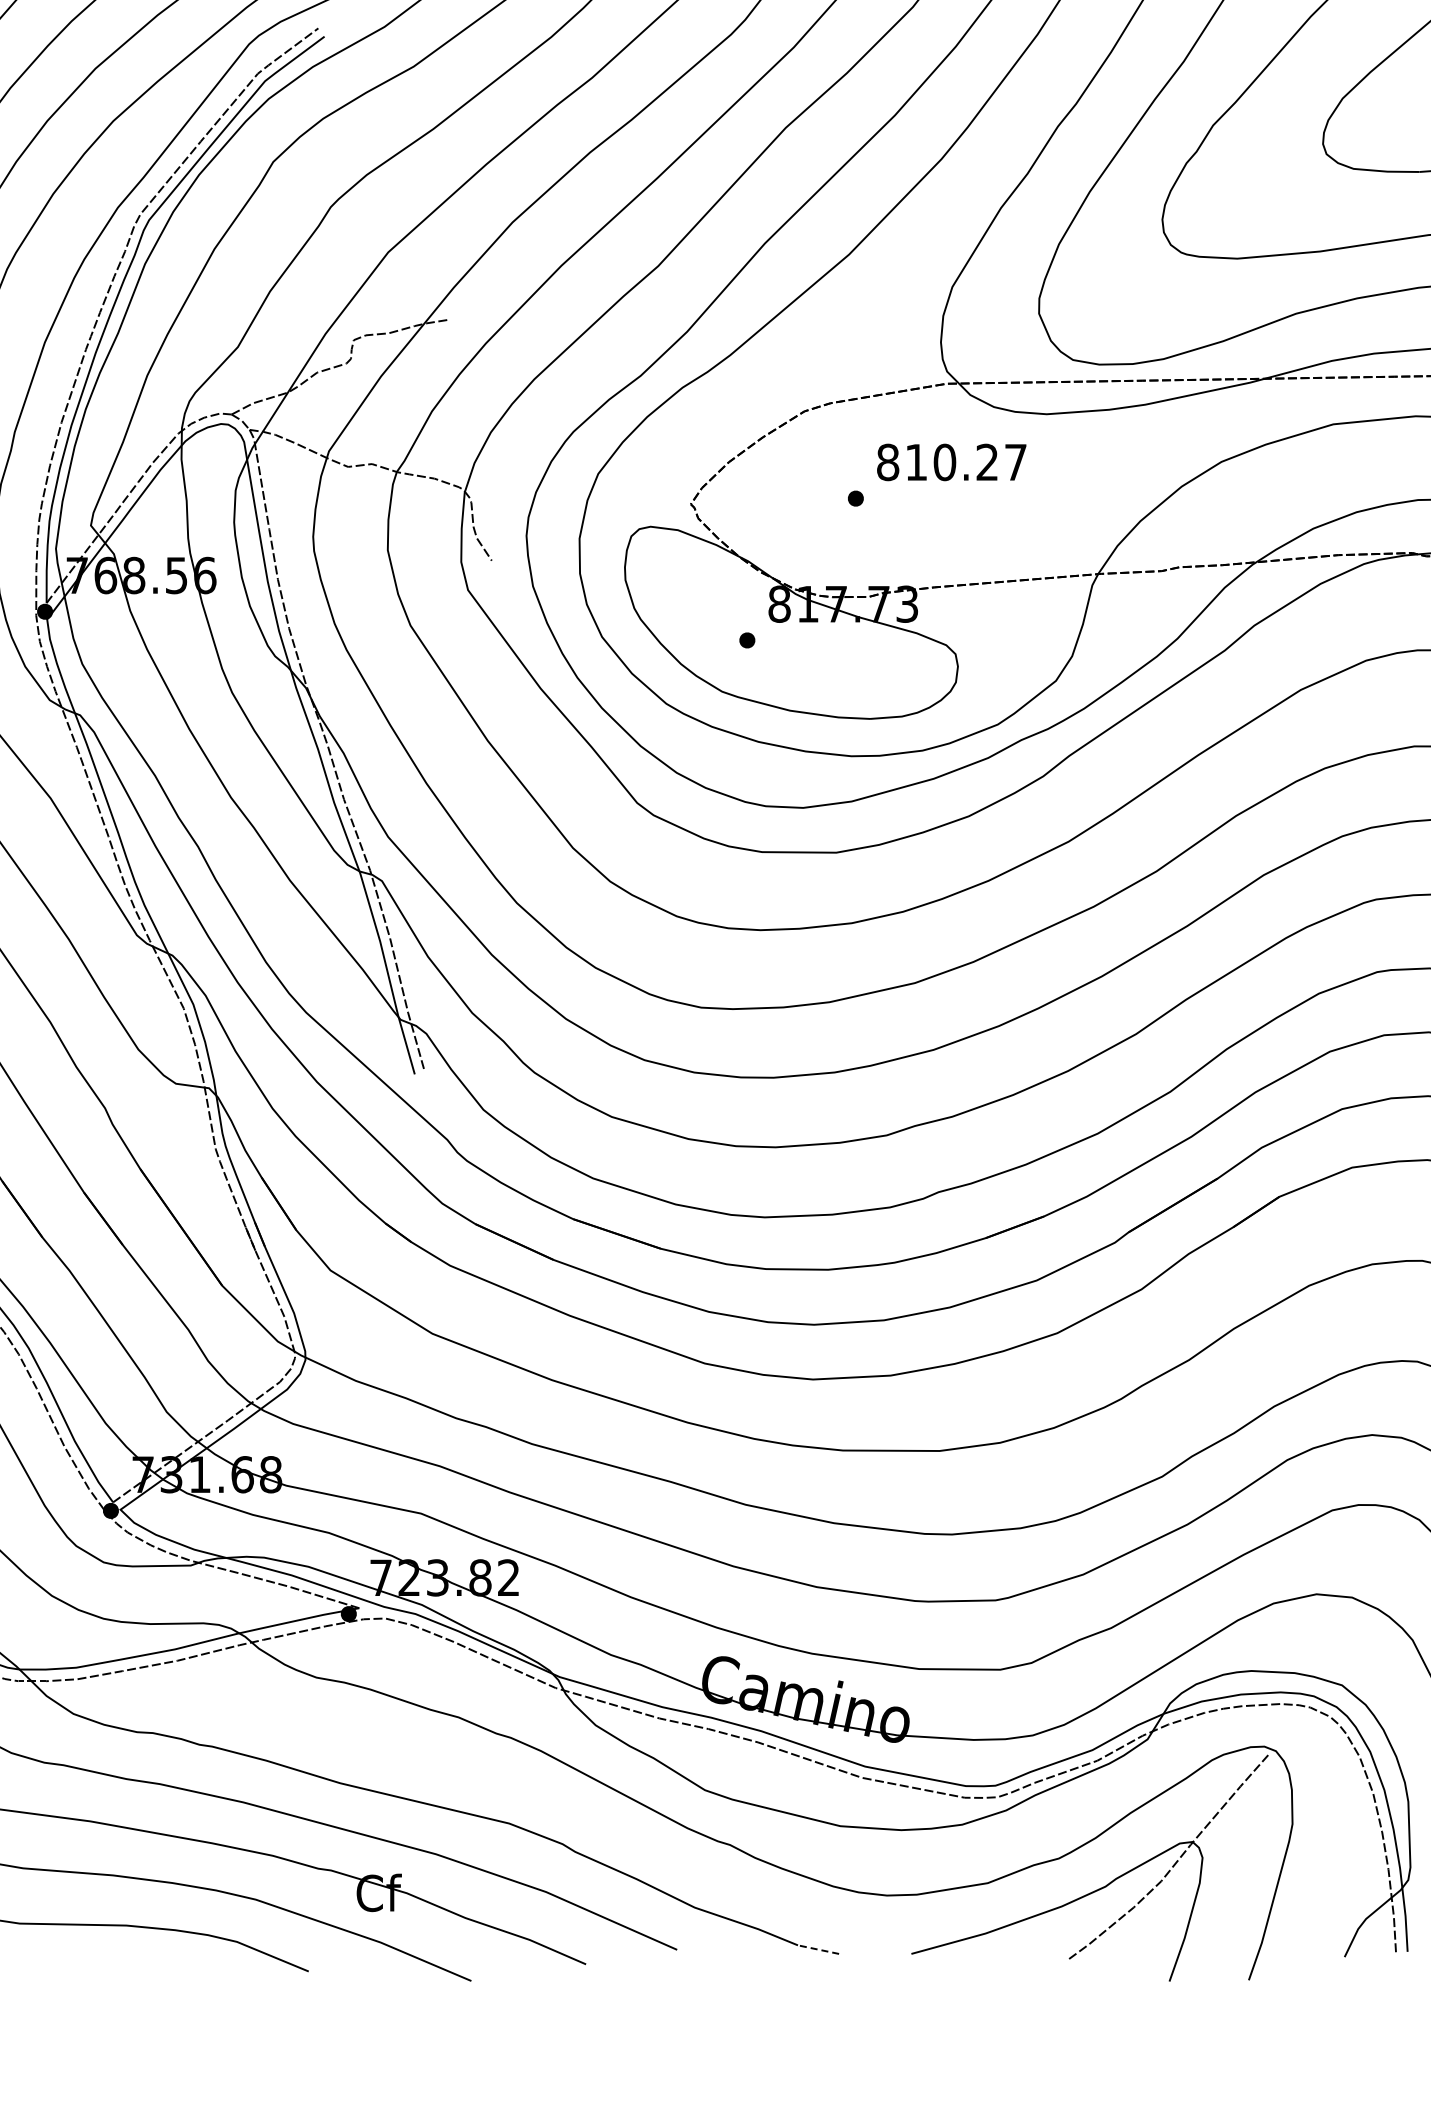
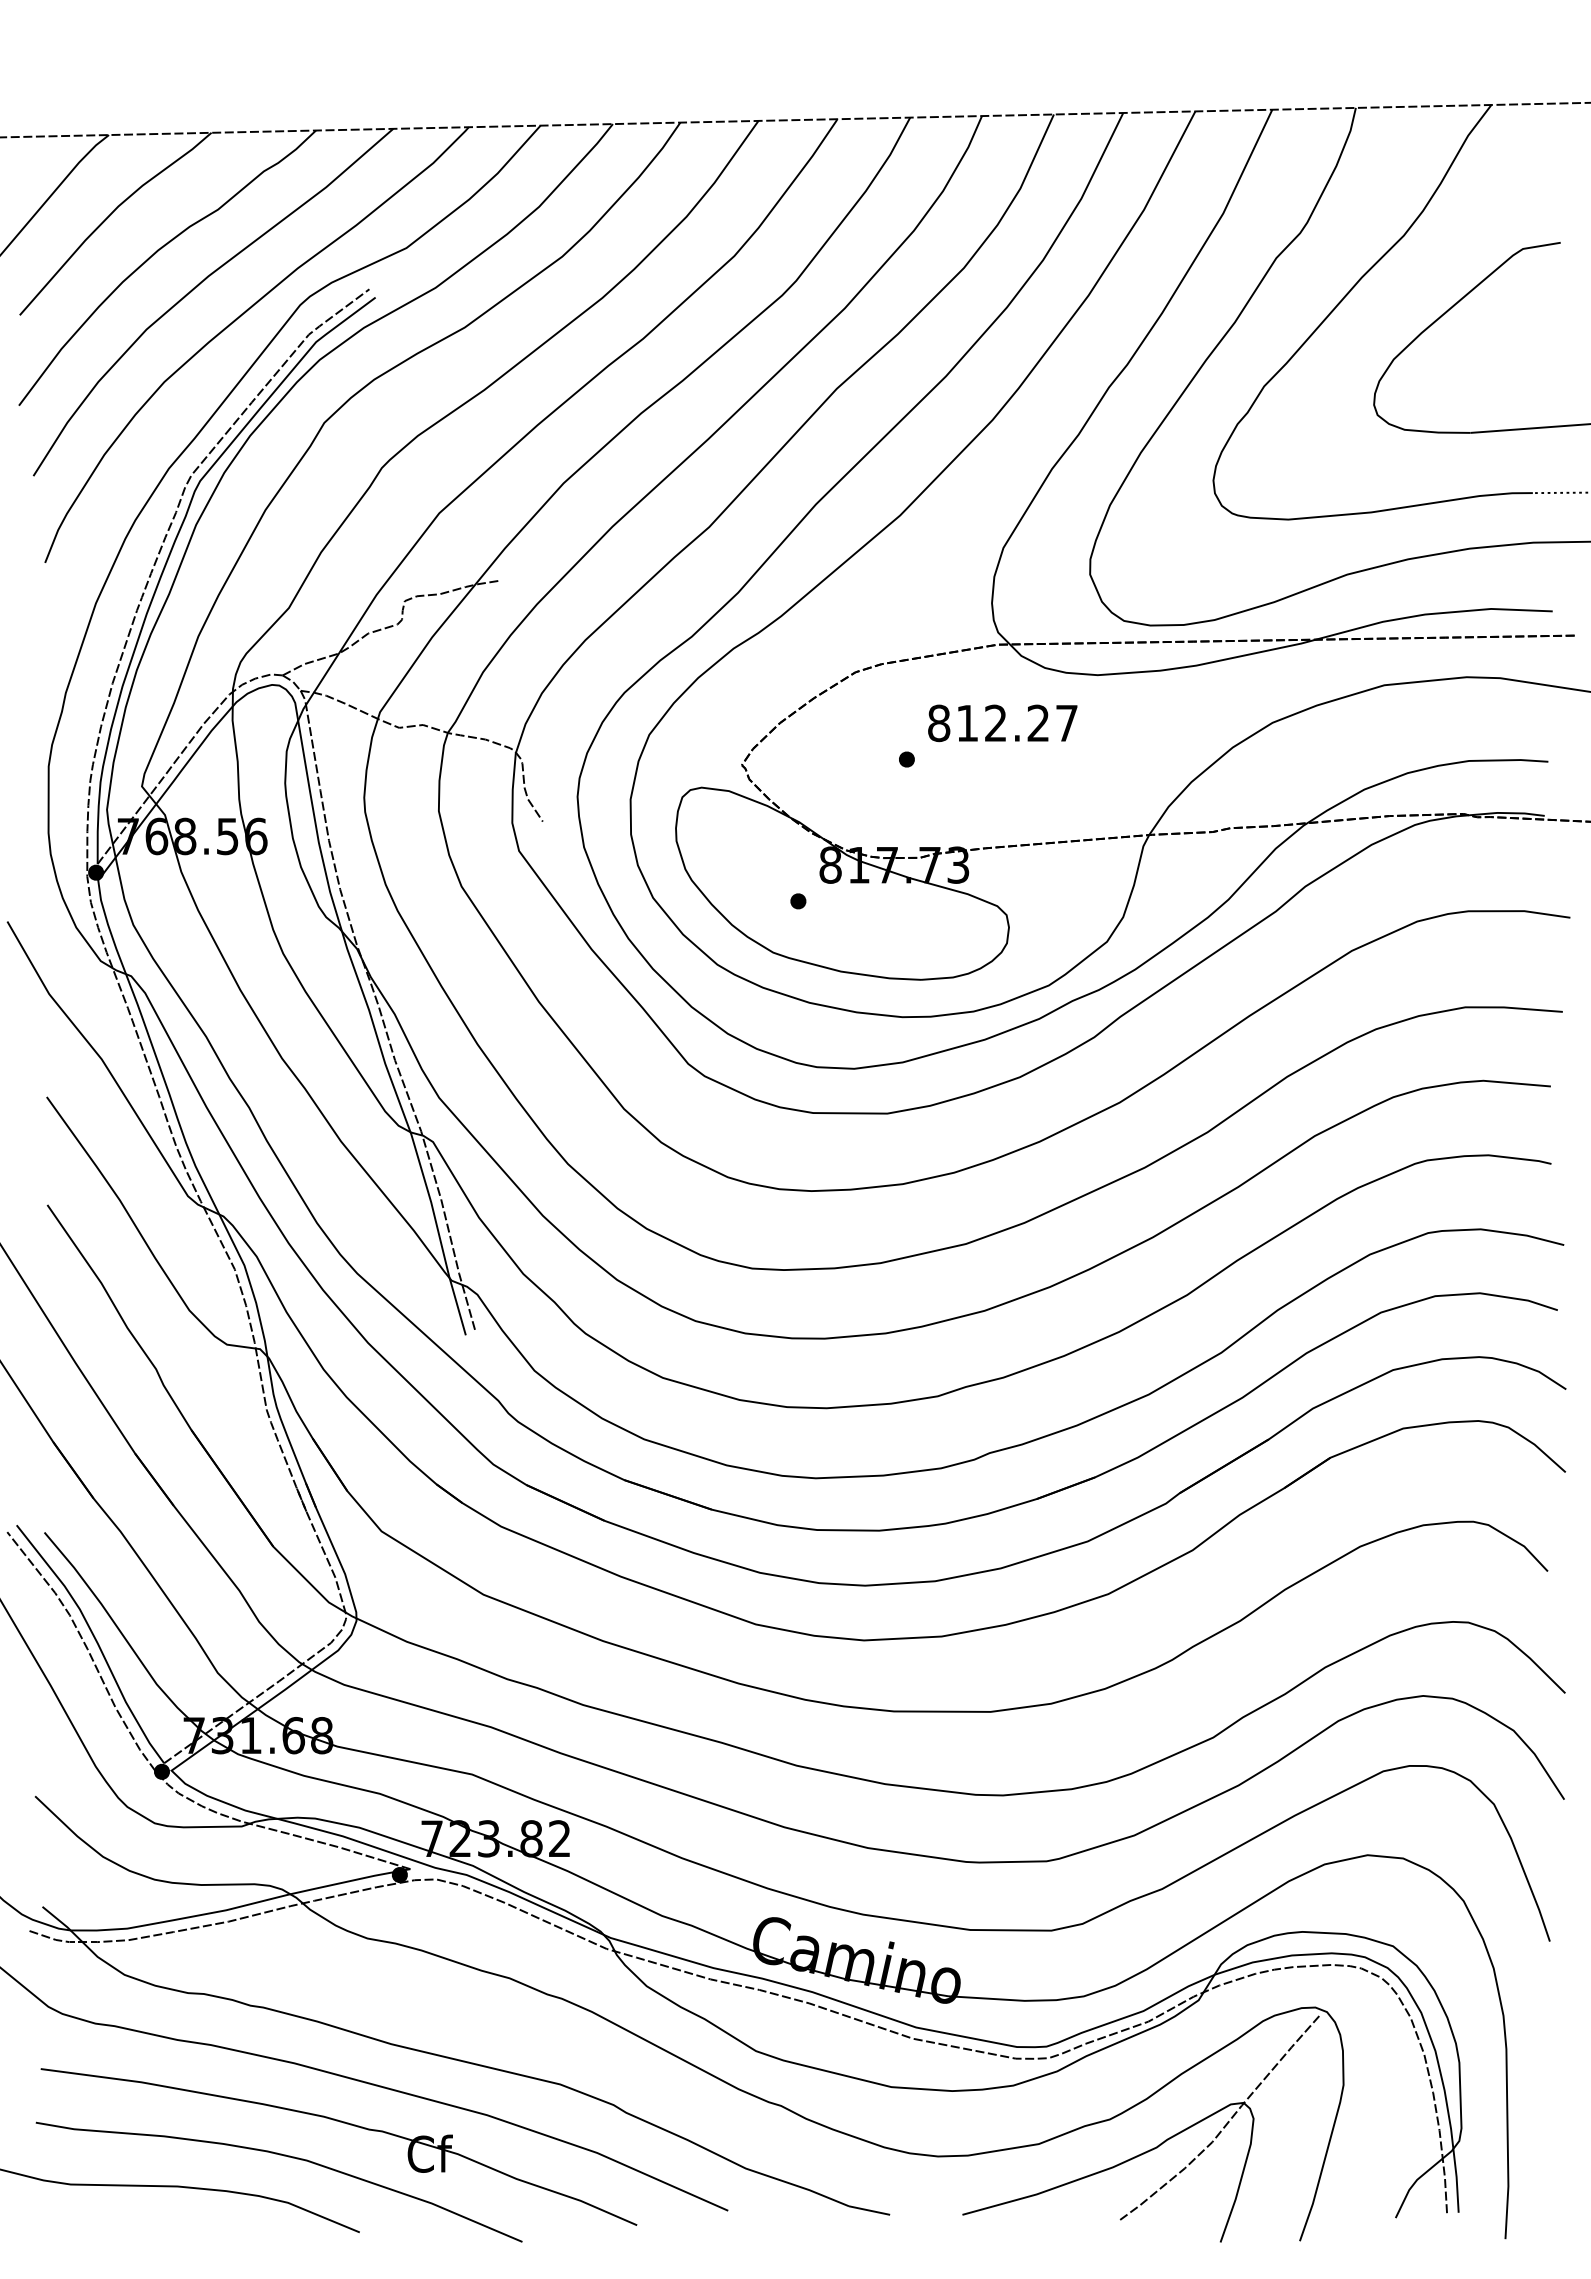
text: (944, 462) -> (995, 723), 810.27 -> 812.27
line: (818, 1949) -> (869, 2210), dashed -> solid

